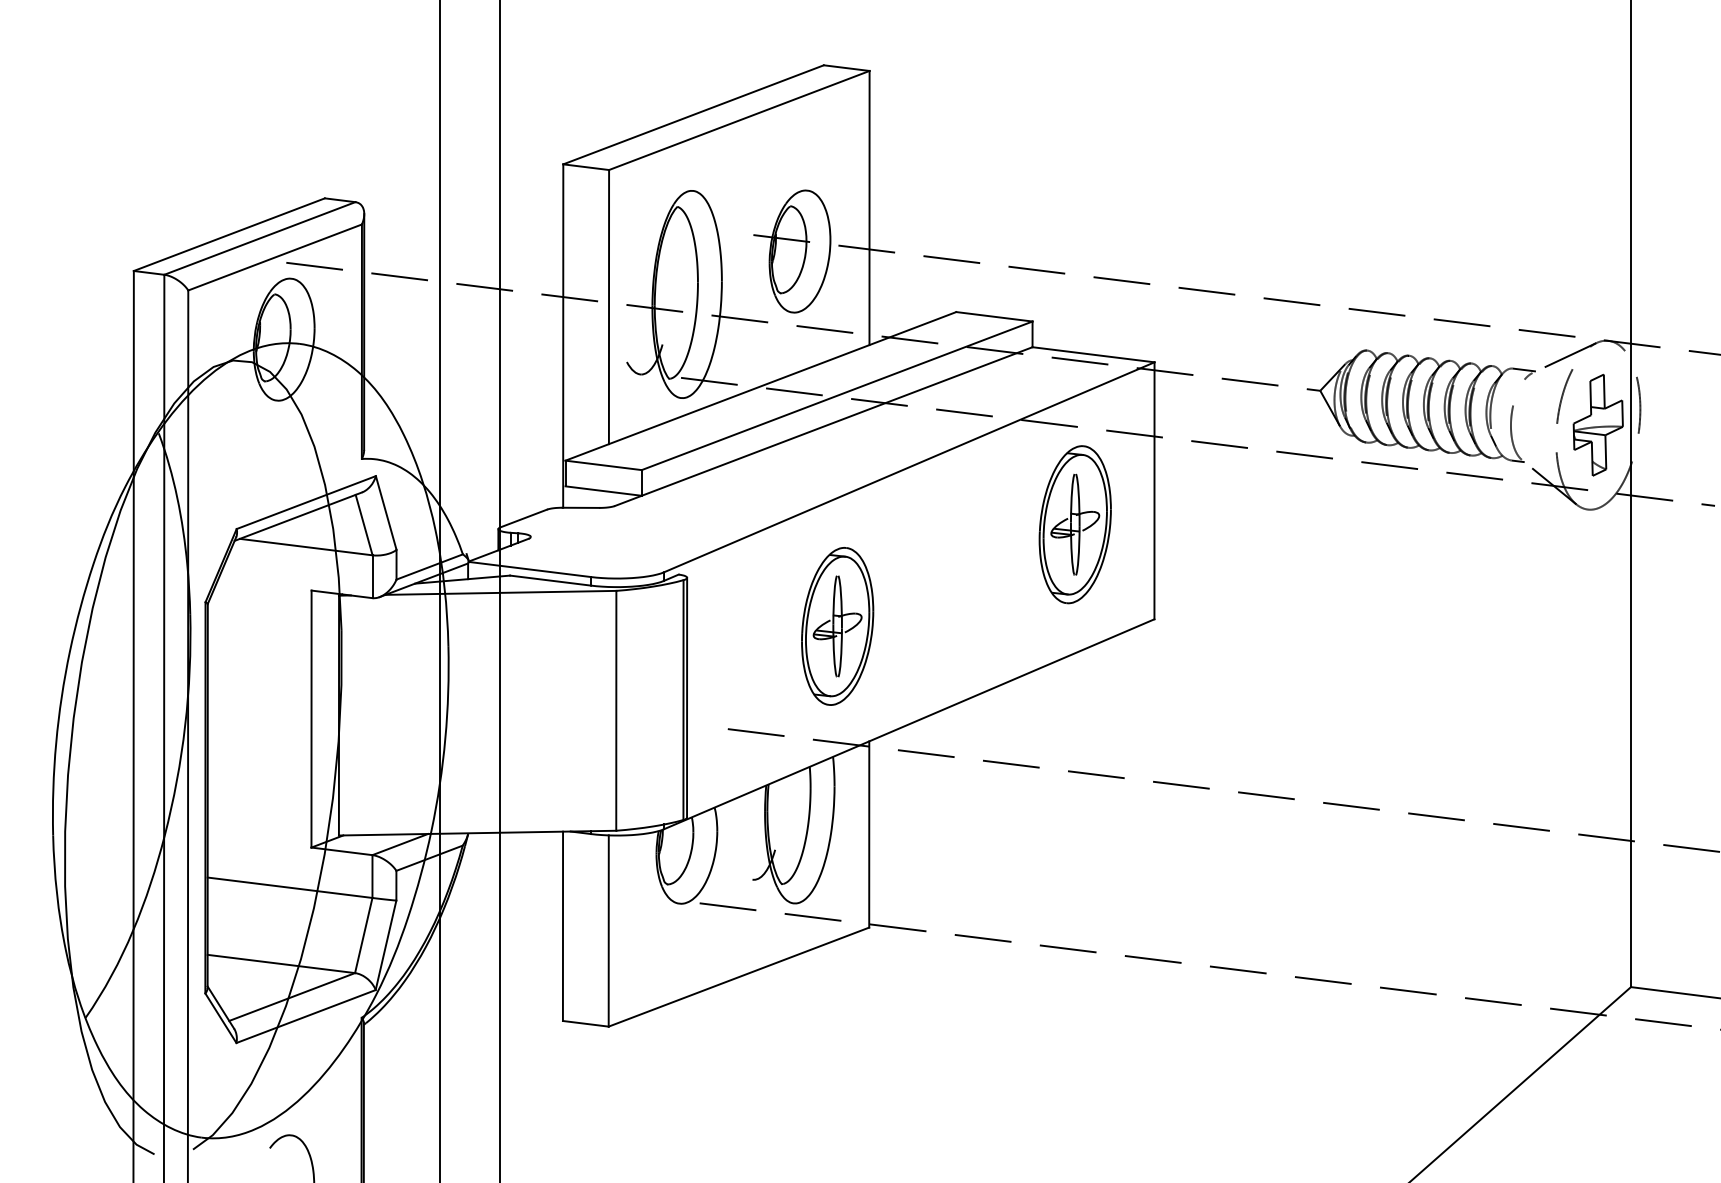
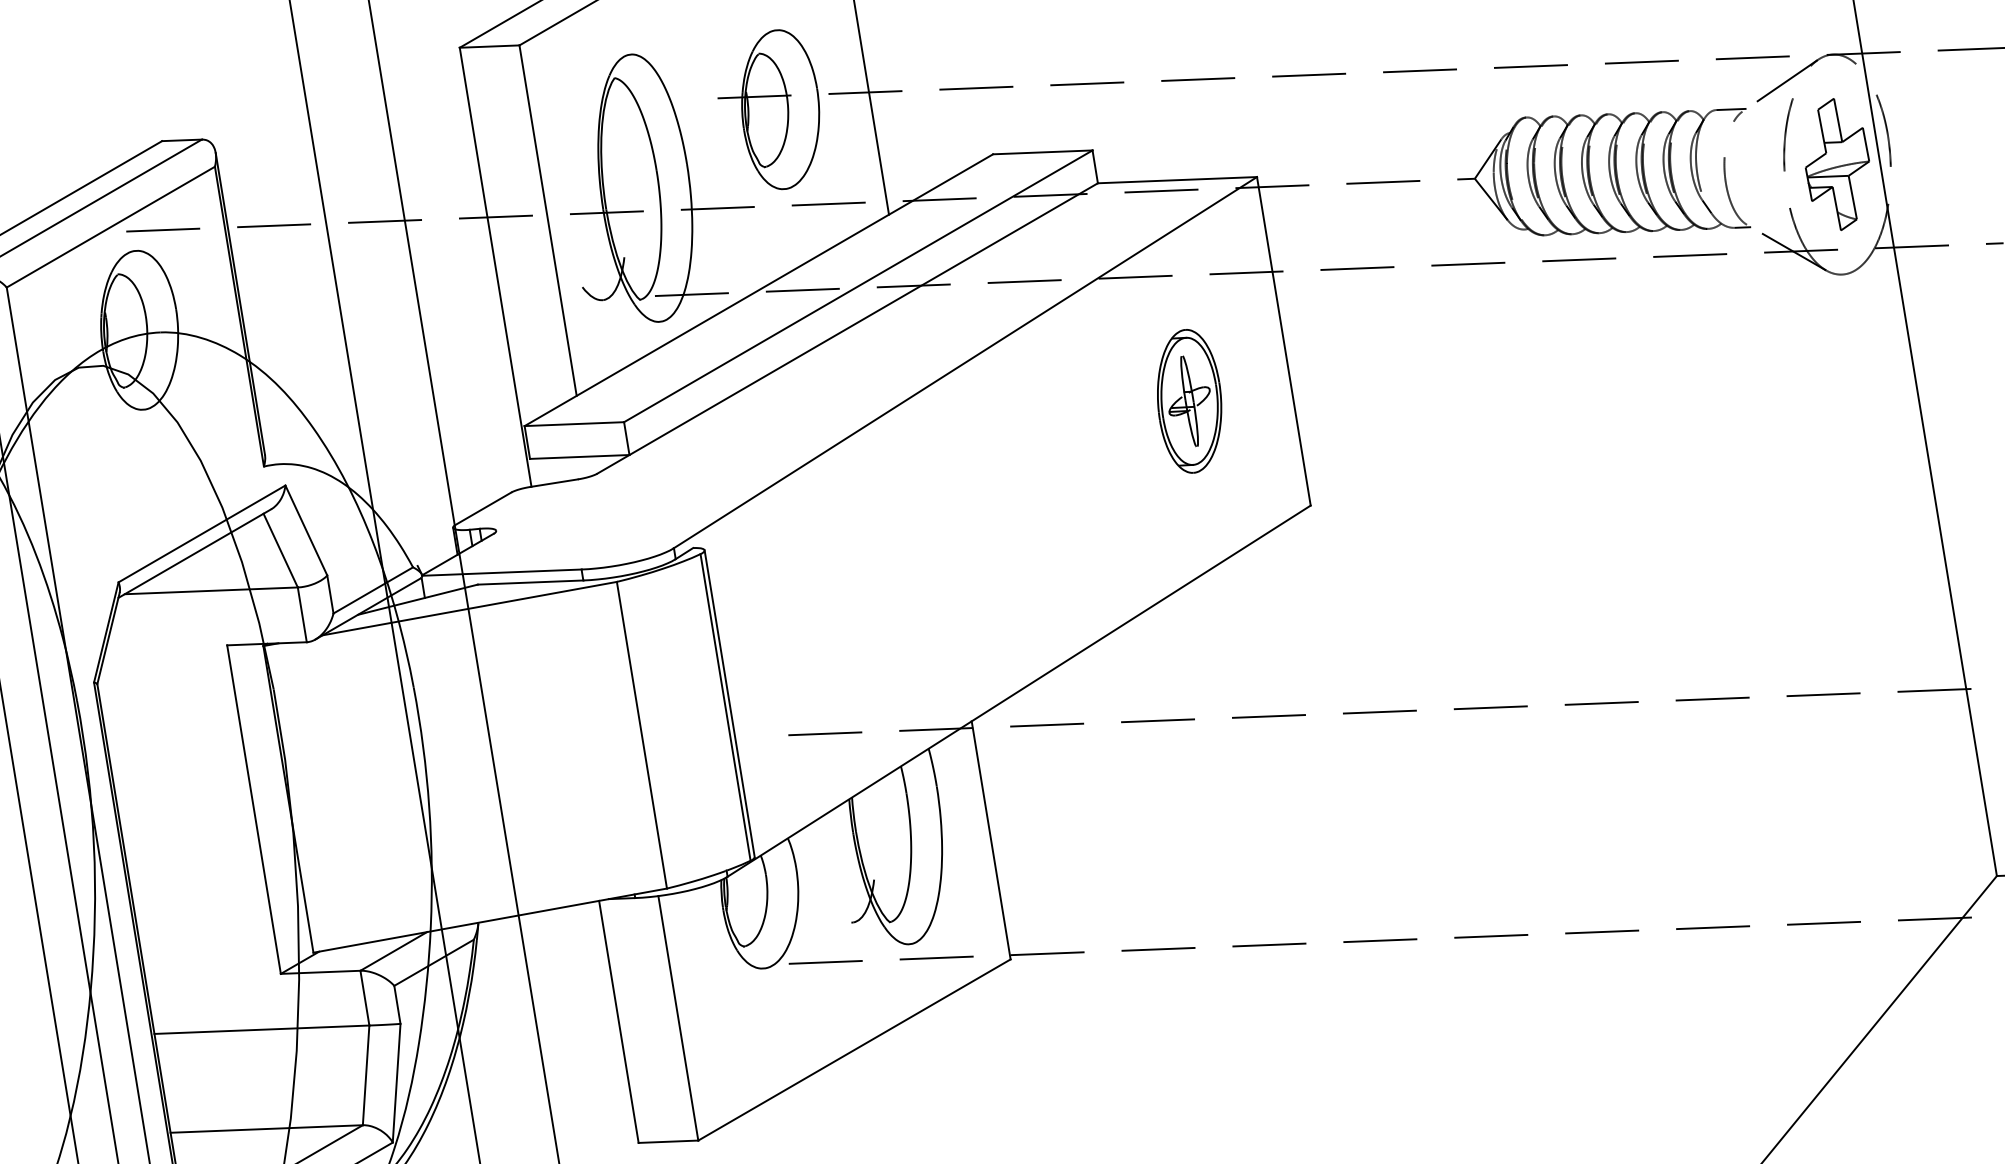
part: (1074, 524) -> (1188, 401), size x0.7
part: (837, 626) -> (907, 581), removed

